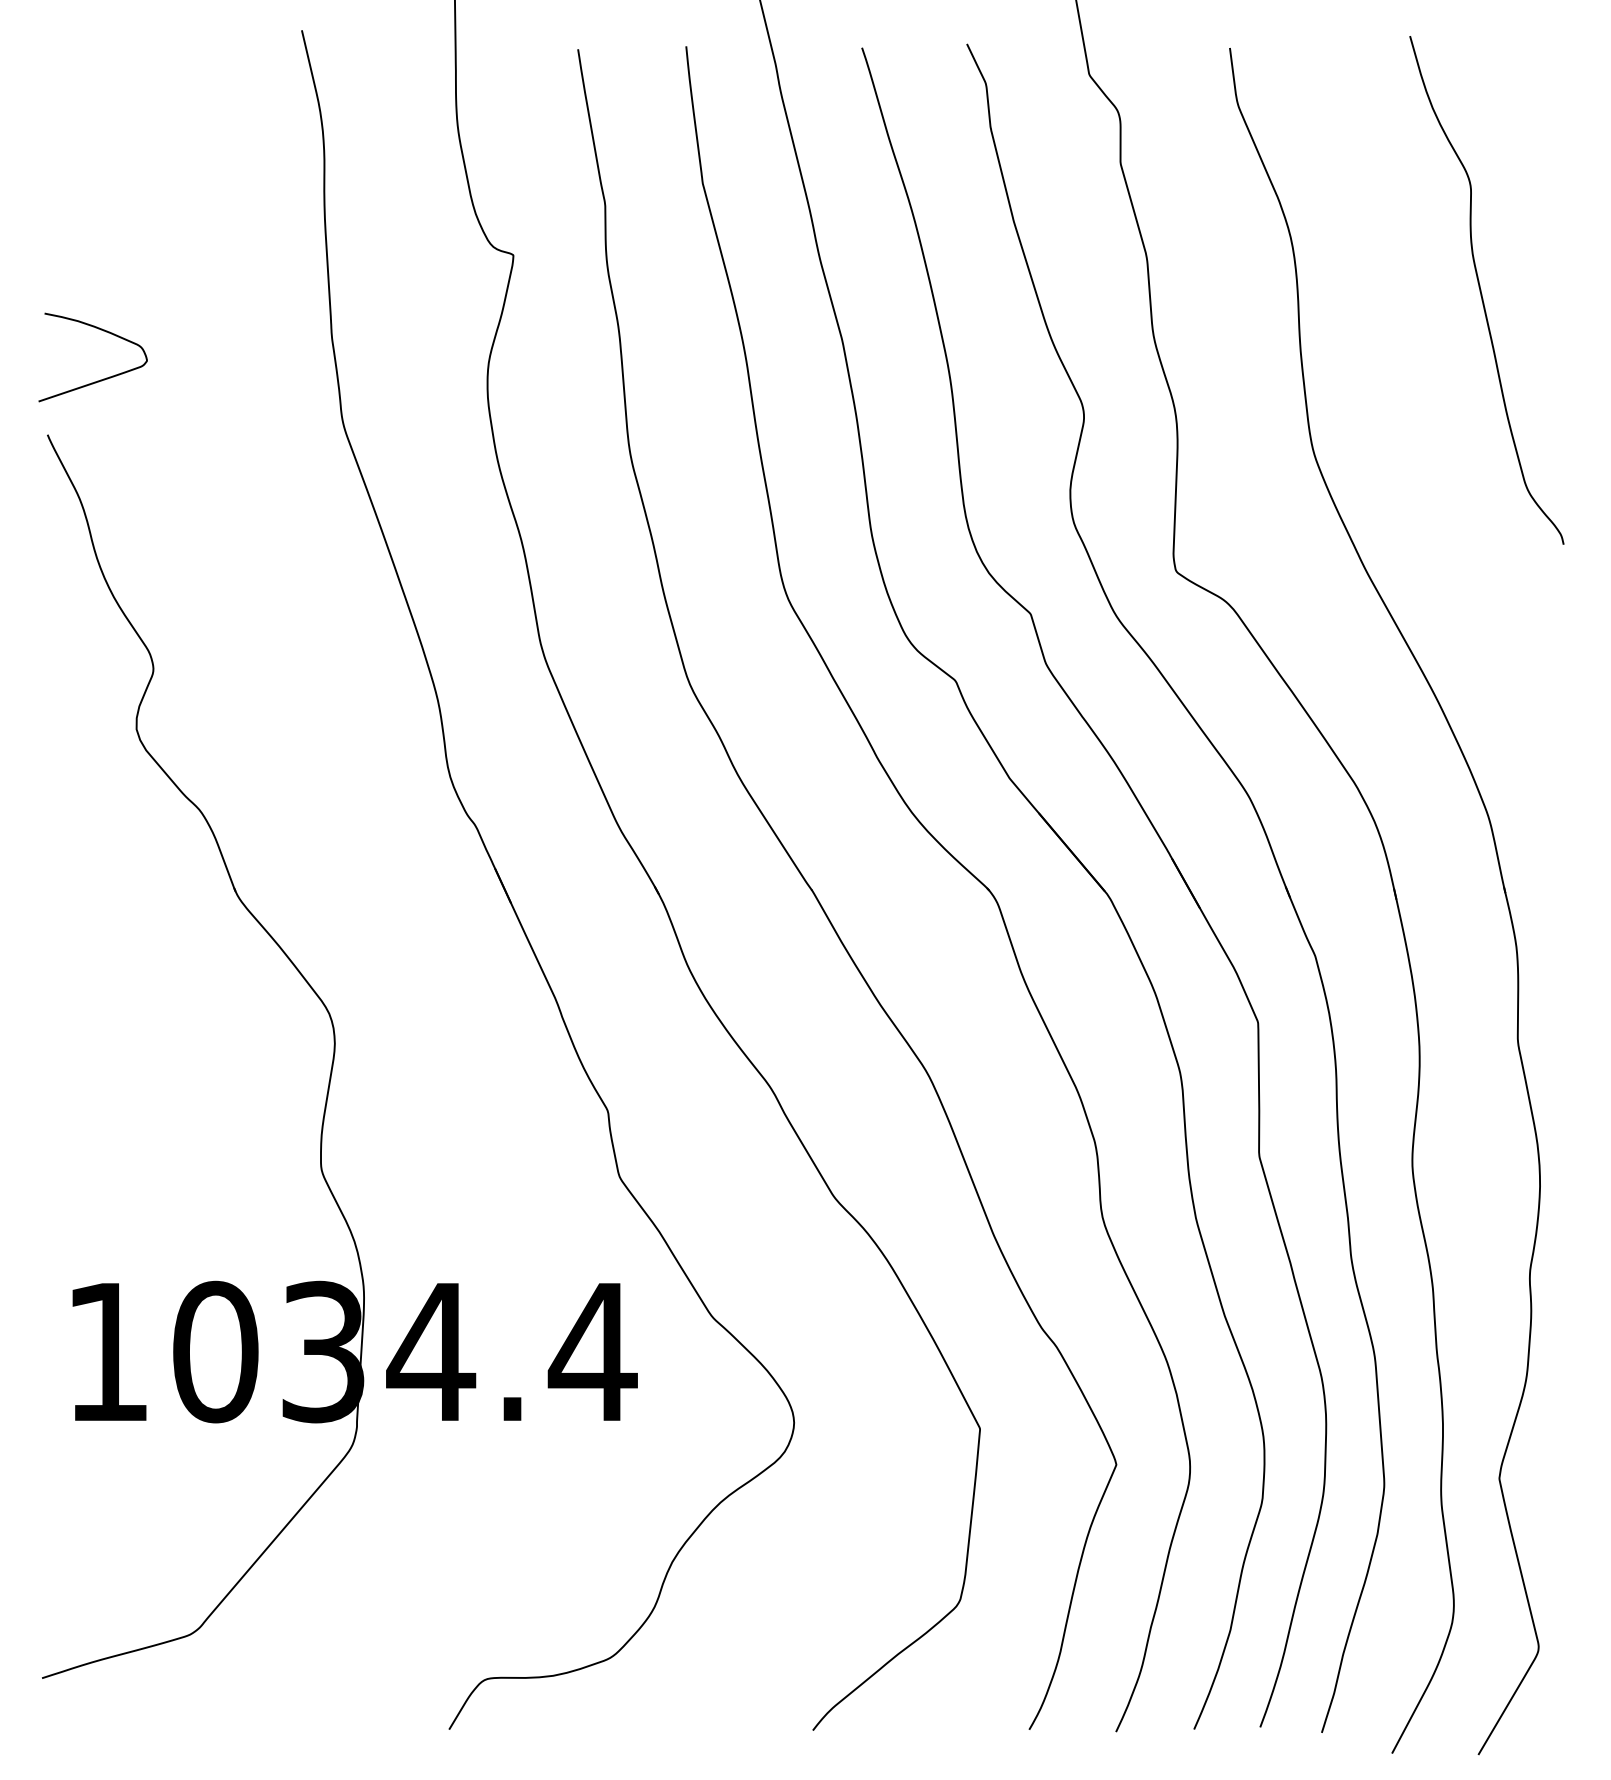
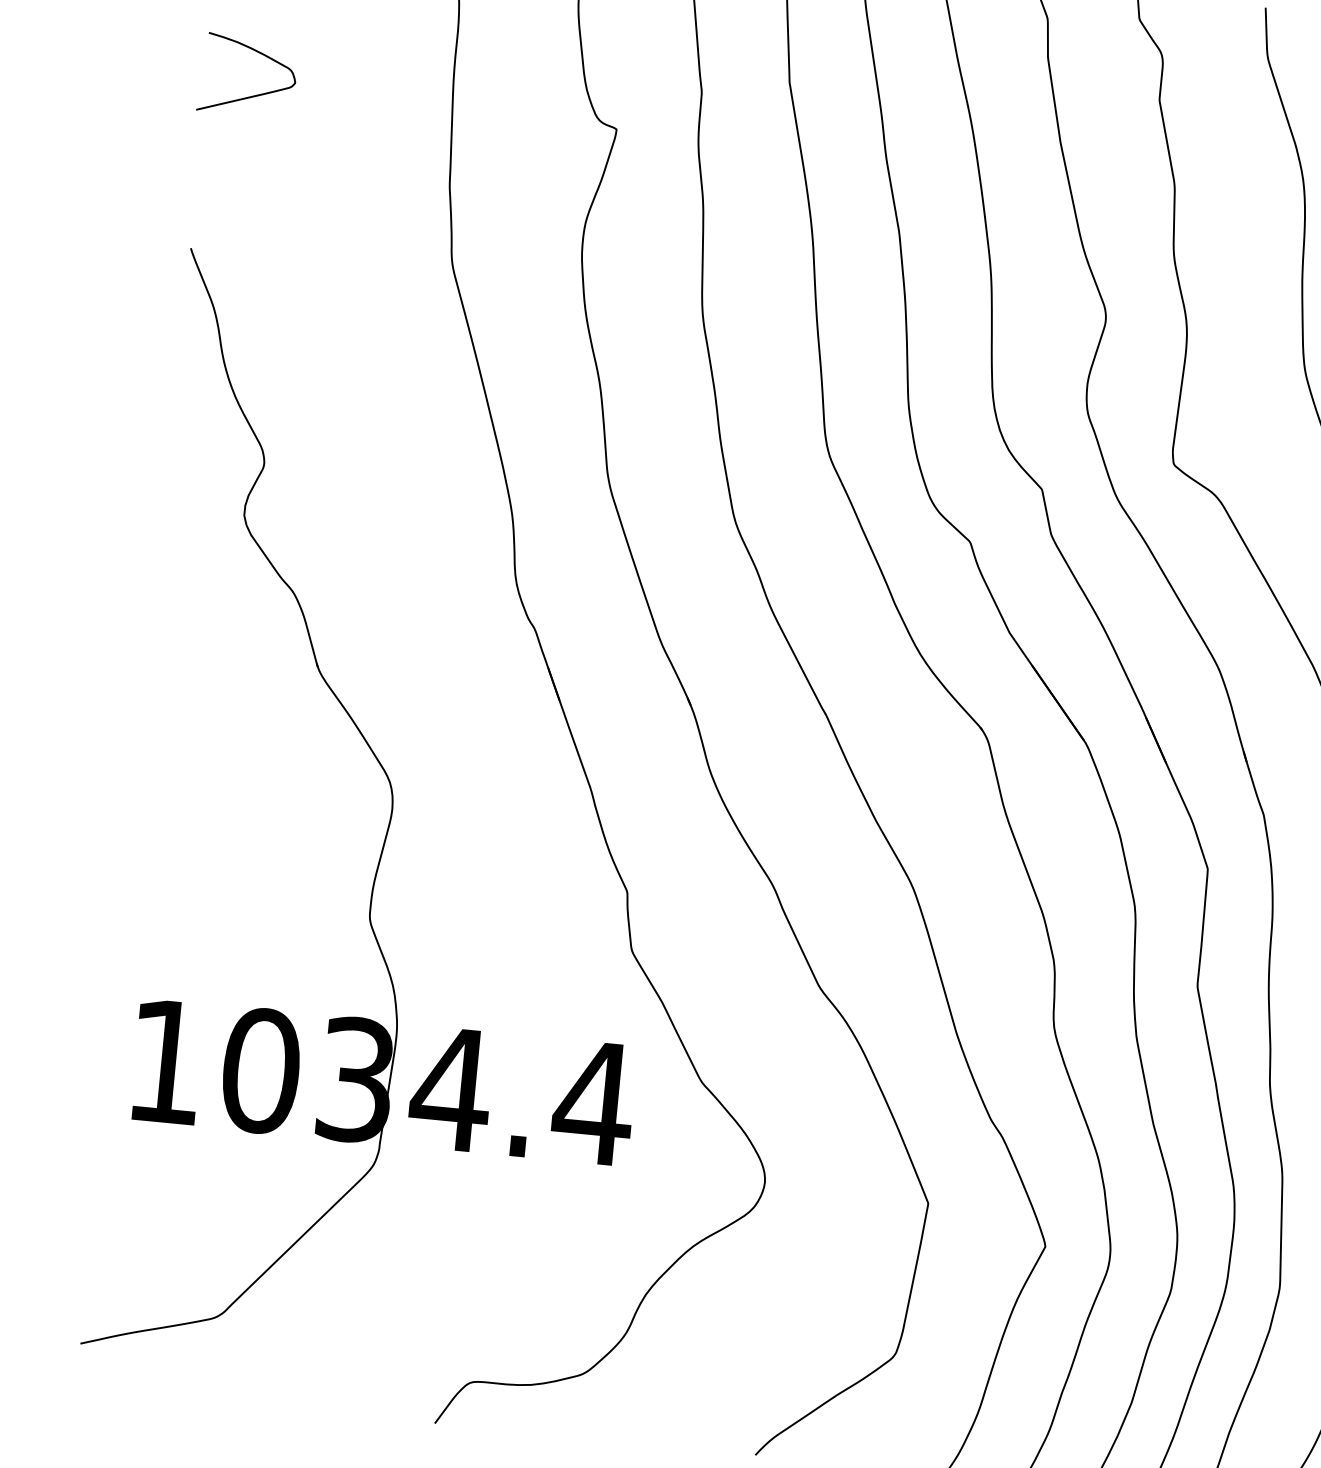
curve: (100, 379) -> (252, 95), moved

